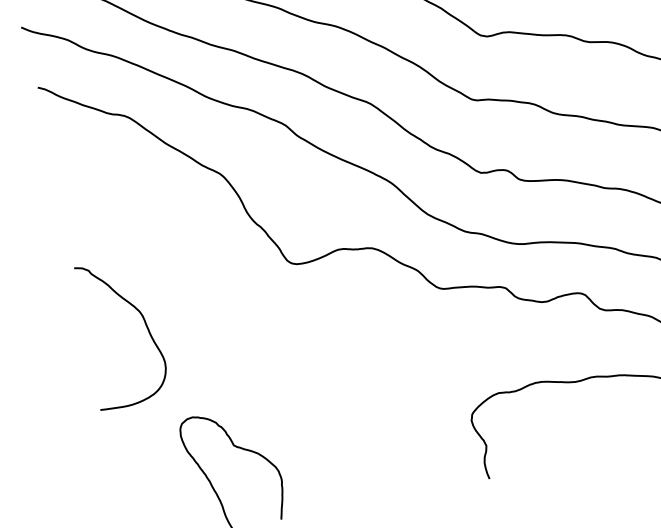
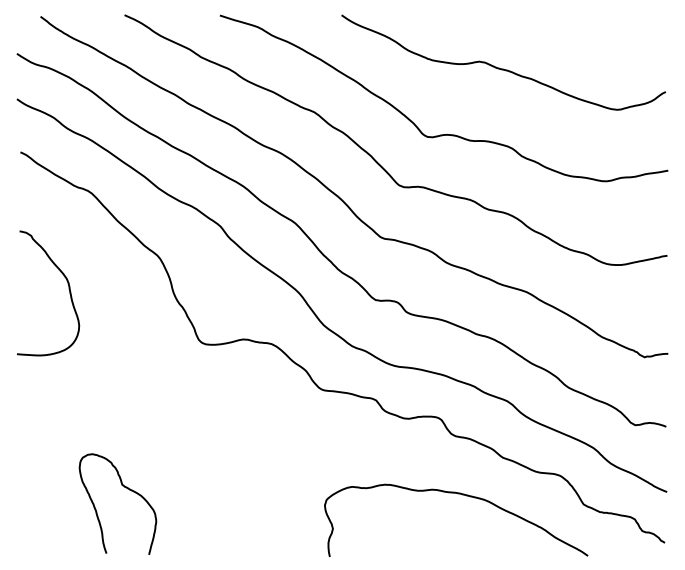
curve: (144, 323) -> (68, 289), moved

